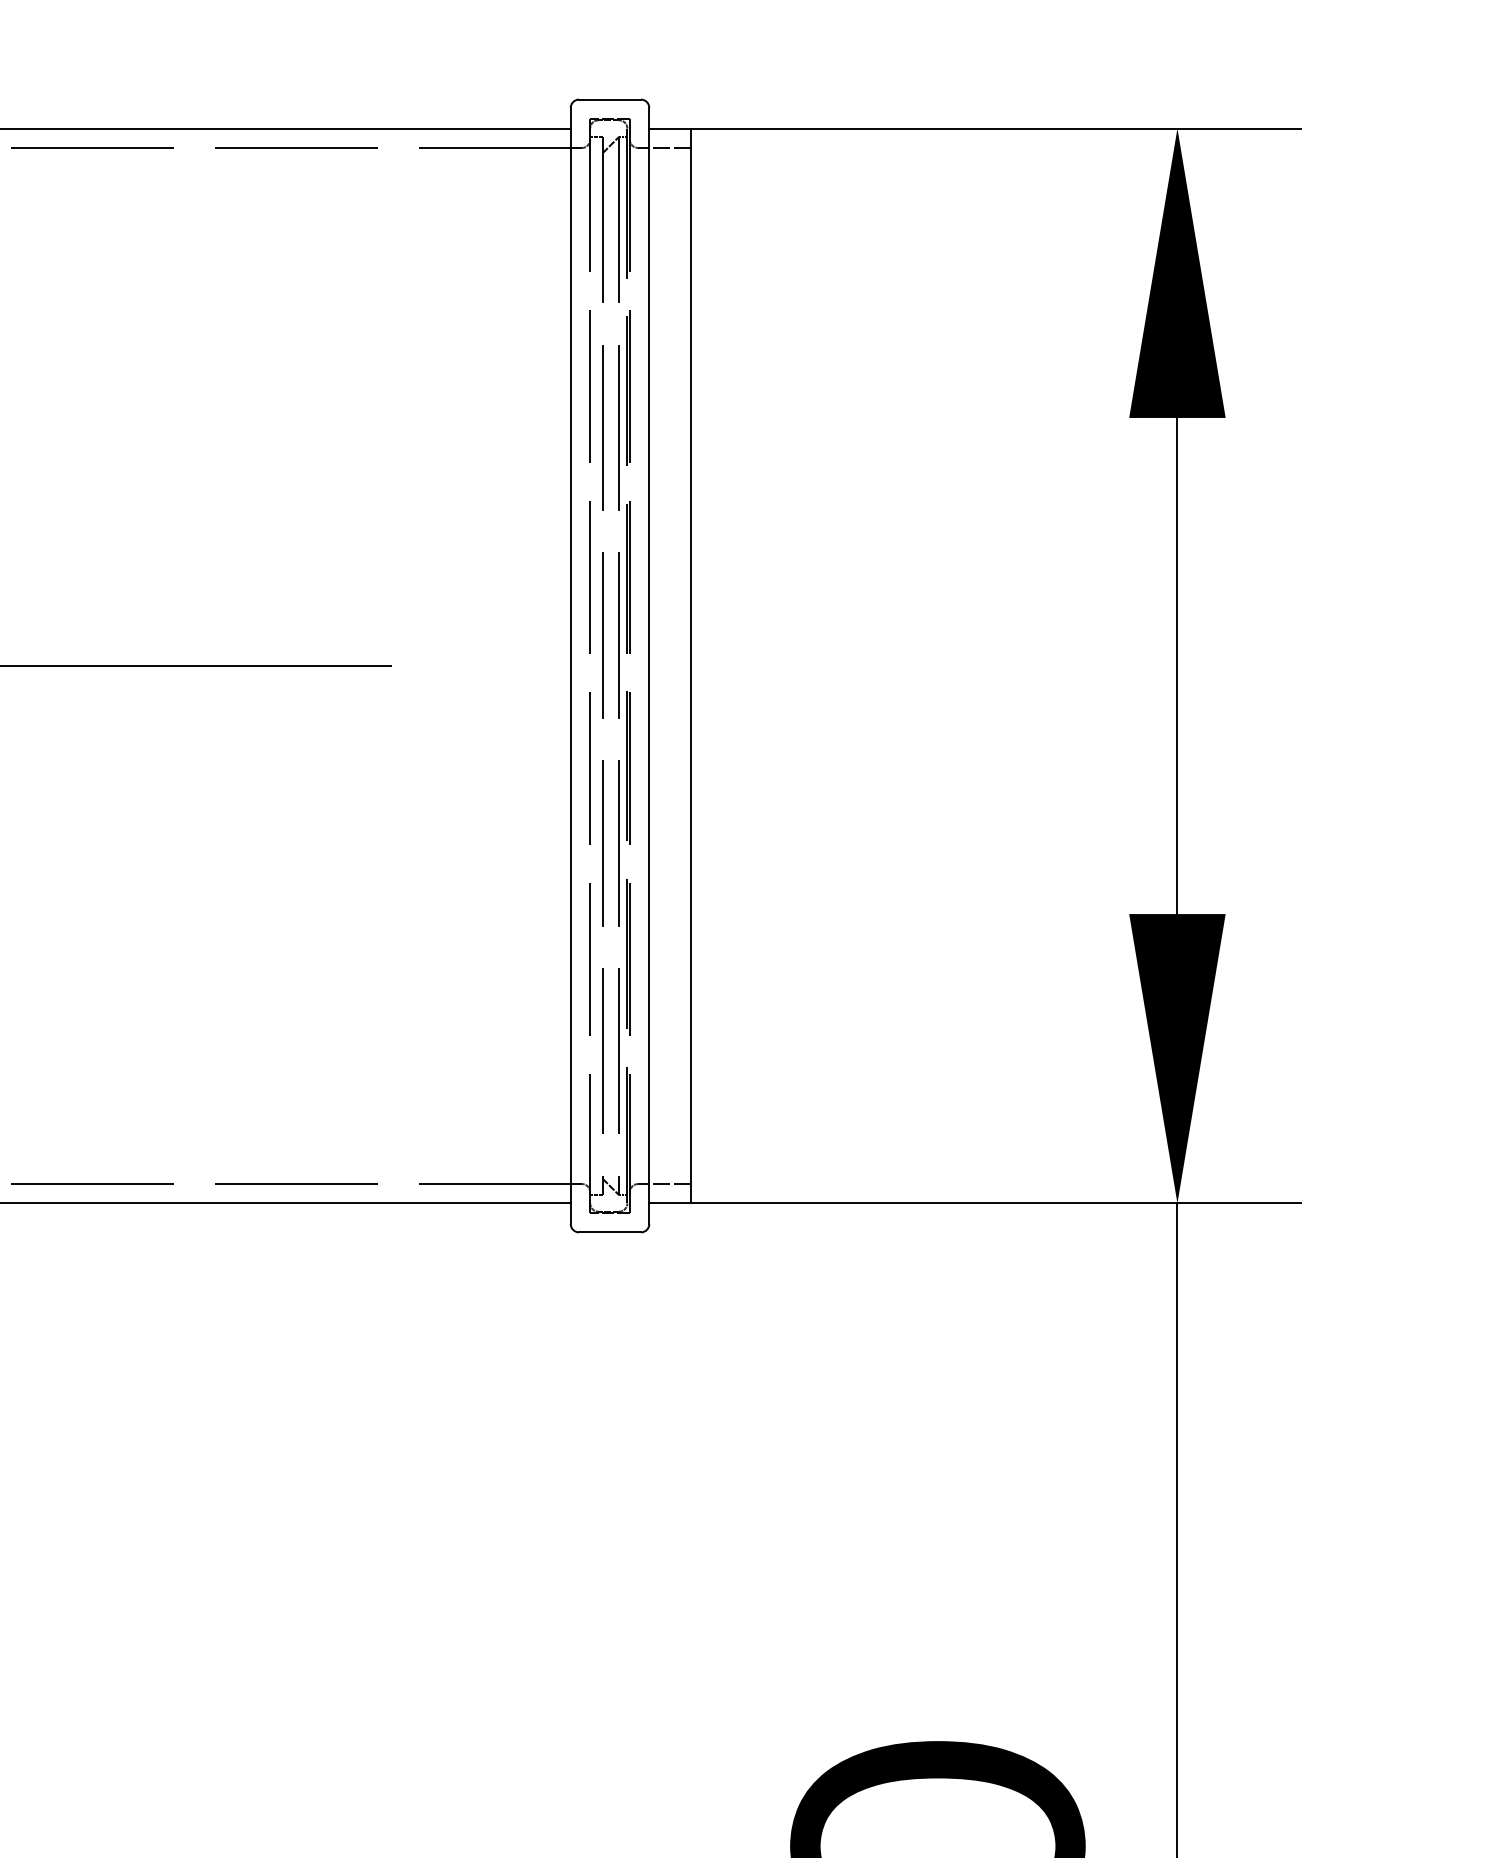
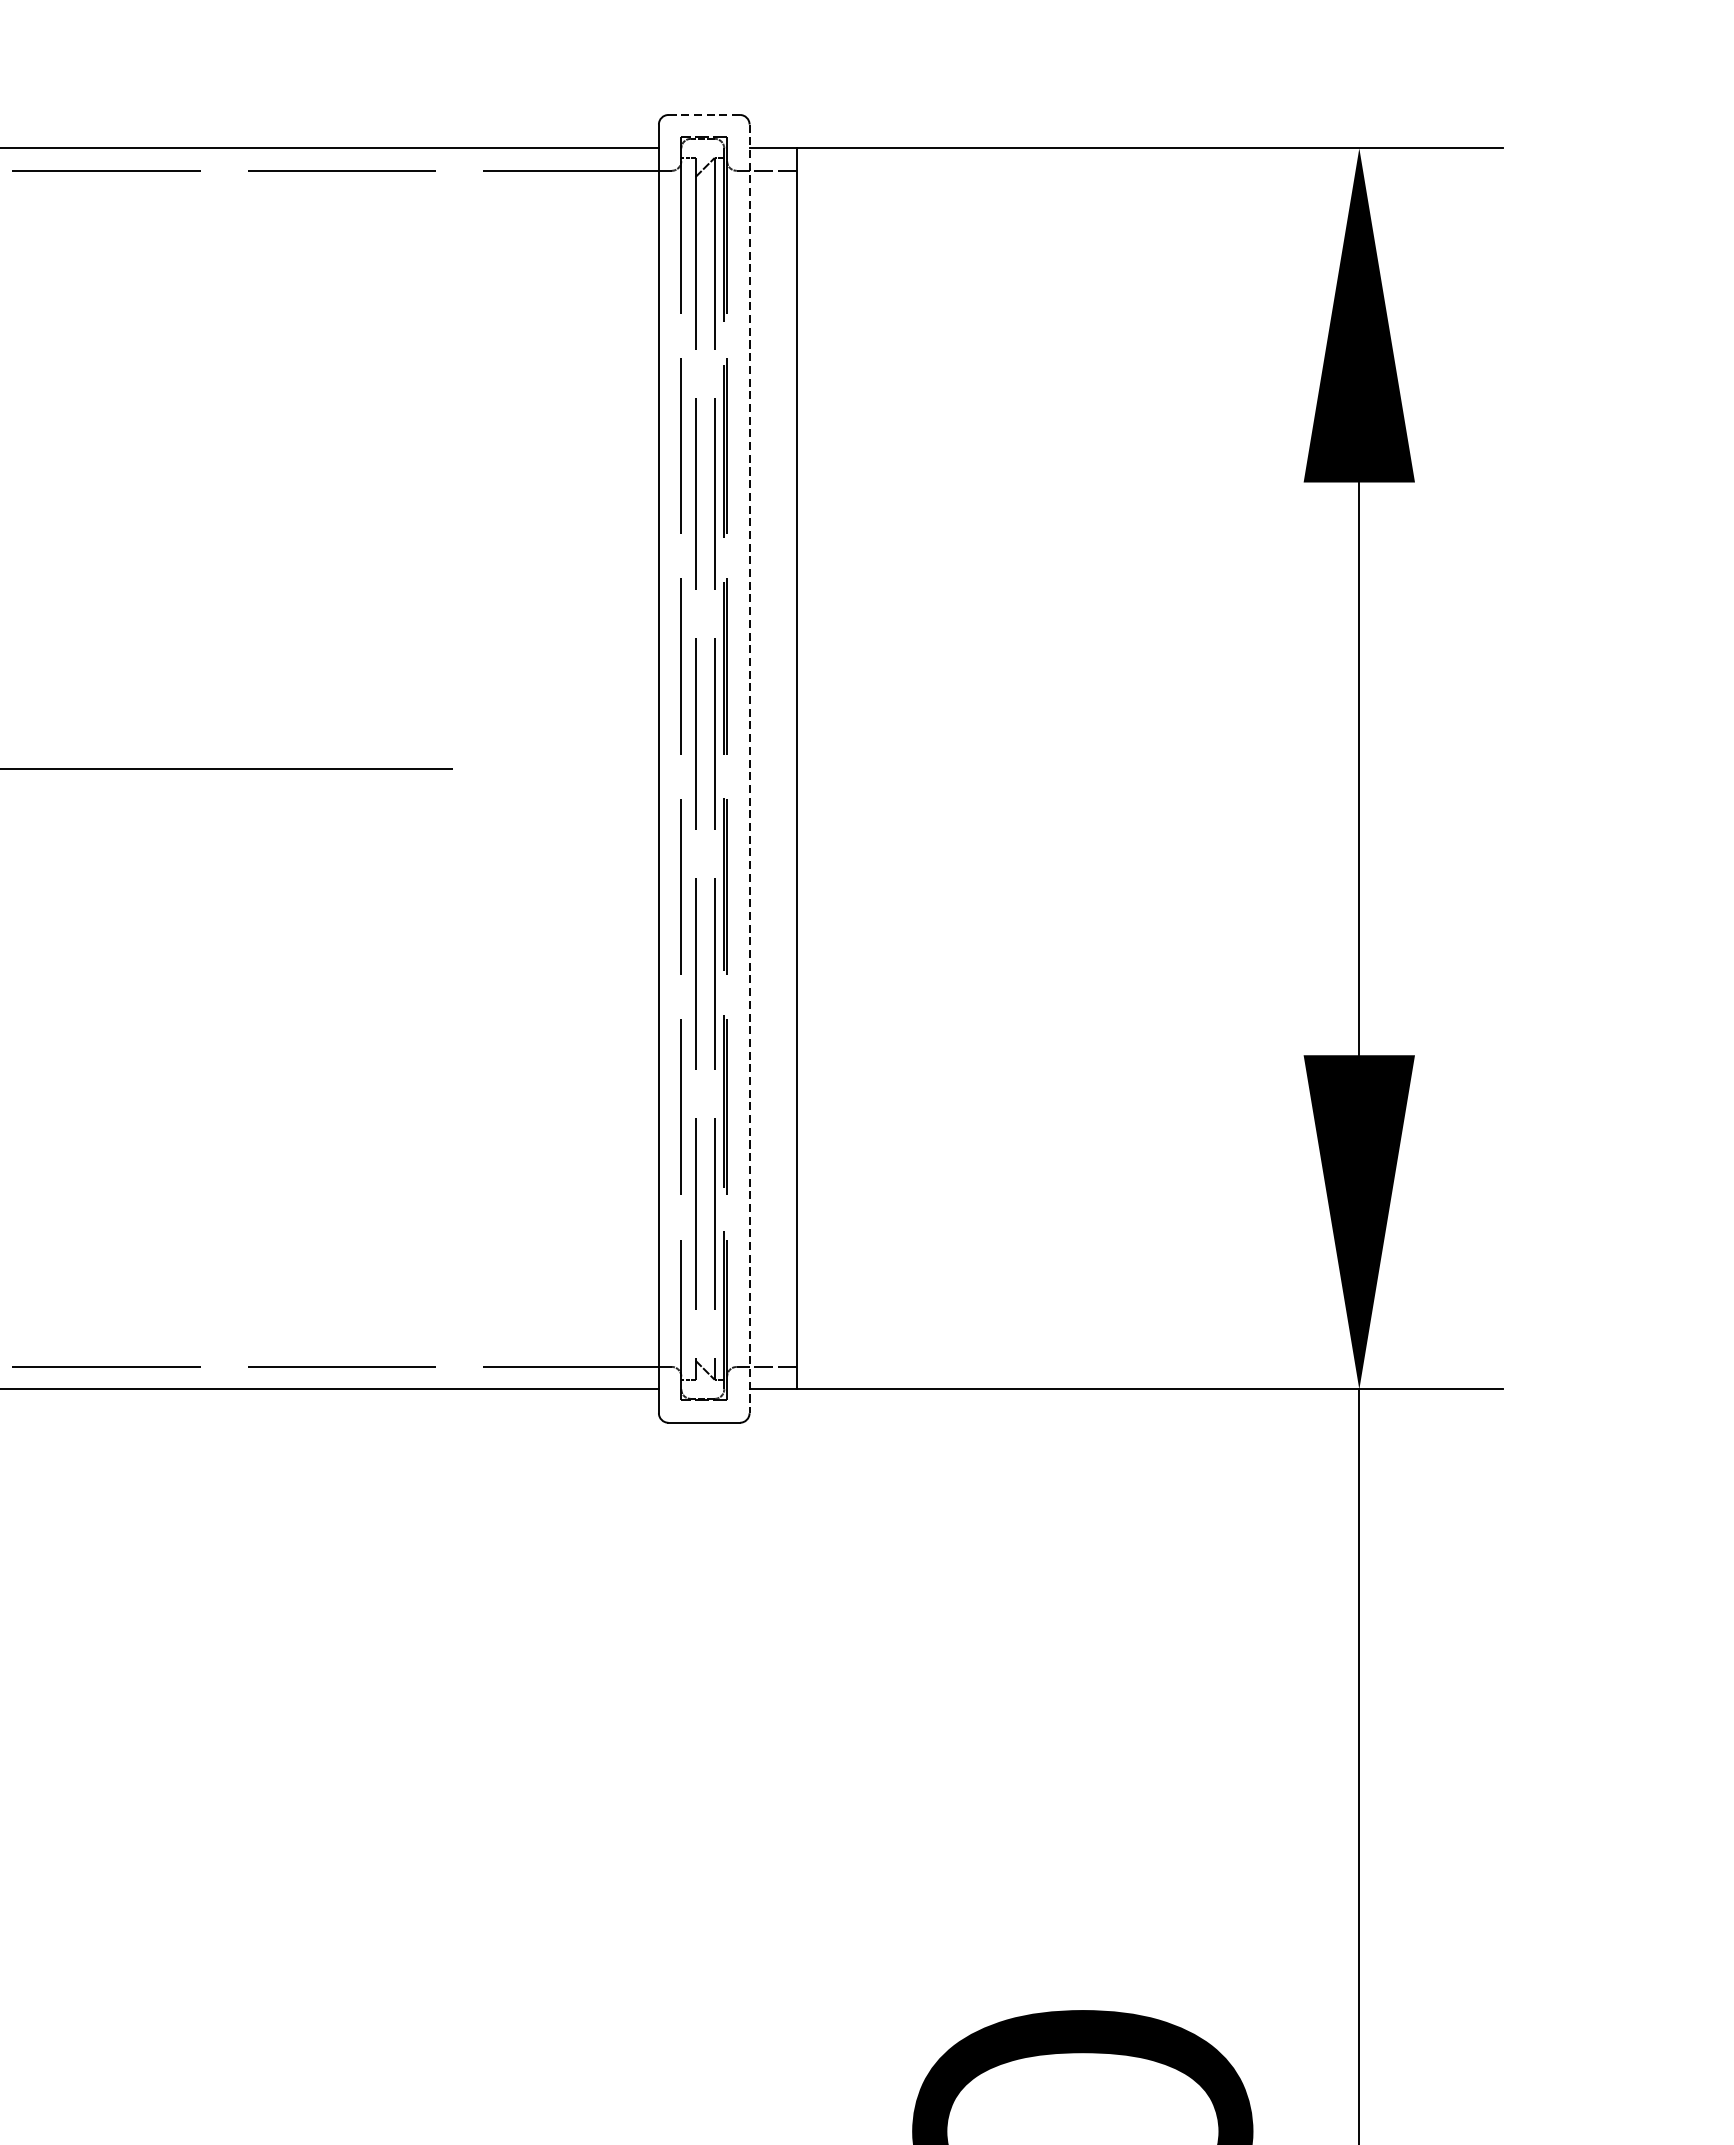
line: (609, 99) -> (703, 114), solid -> dashed
line: (649, 666) -> (749, 769), solid -> dashed

